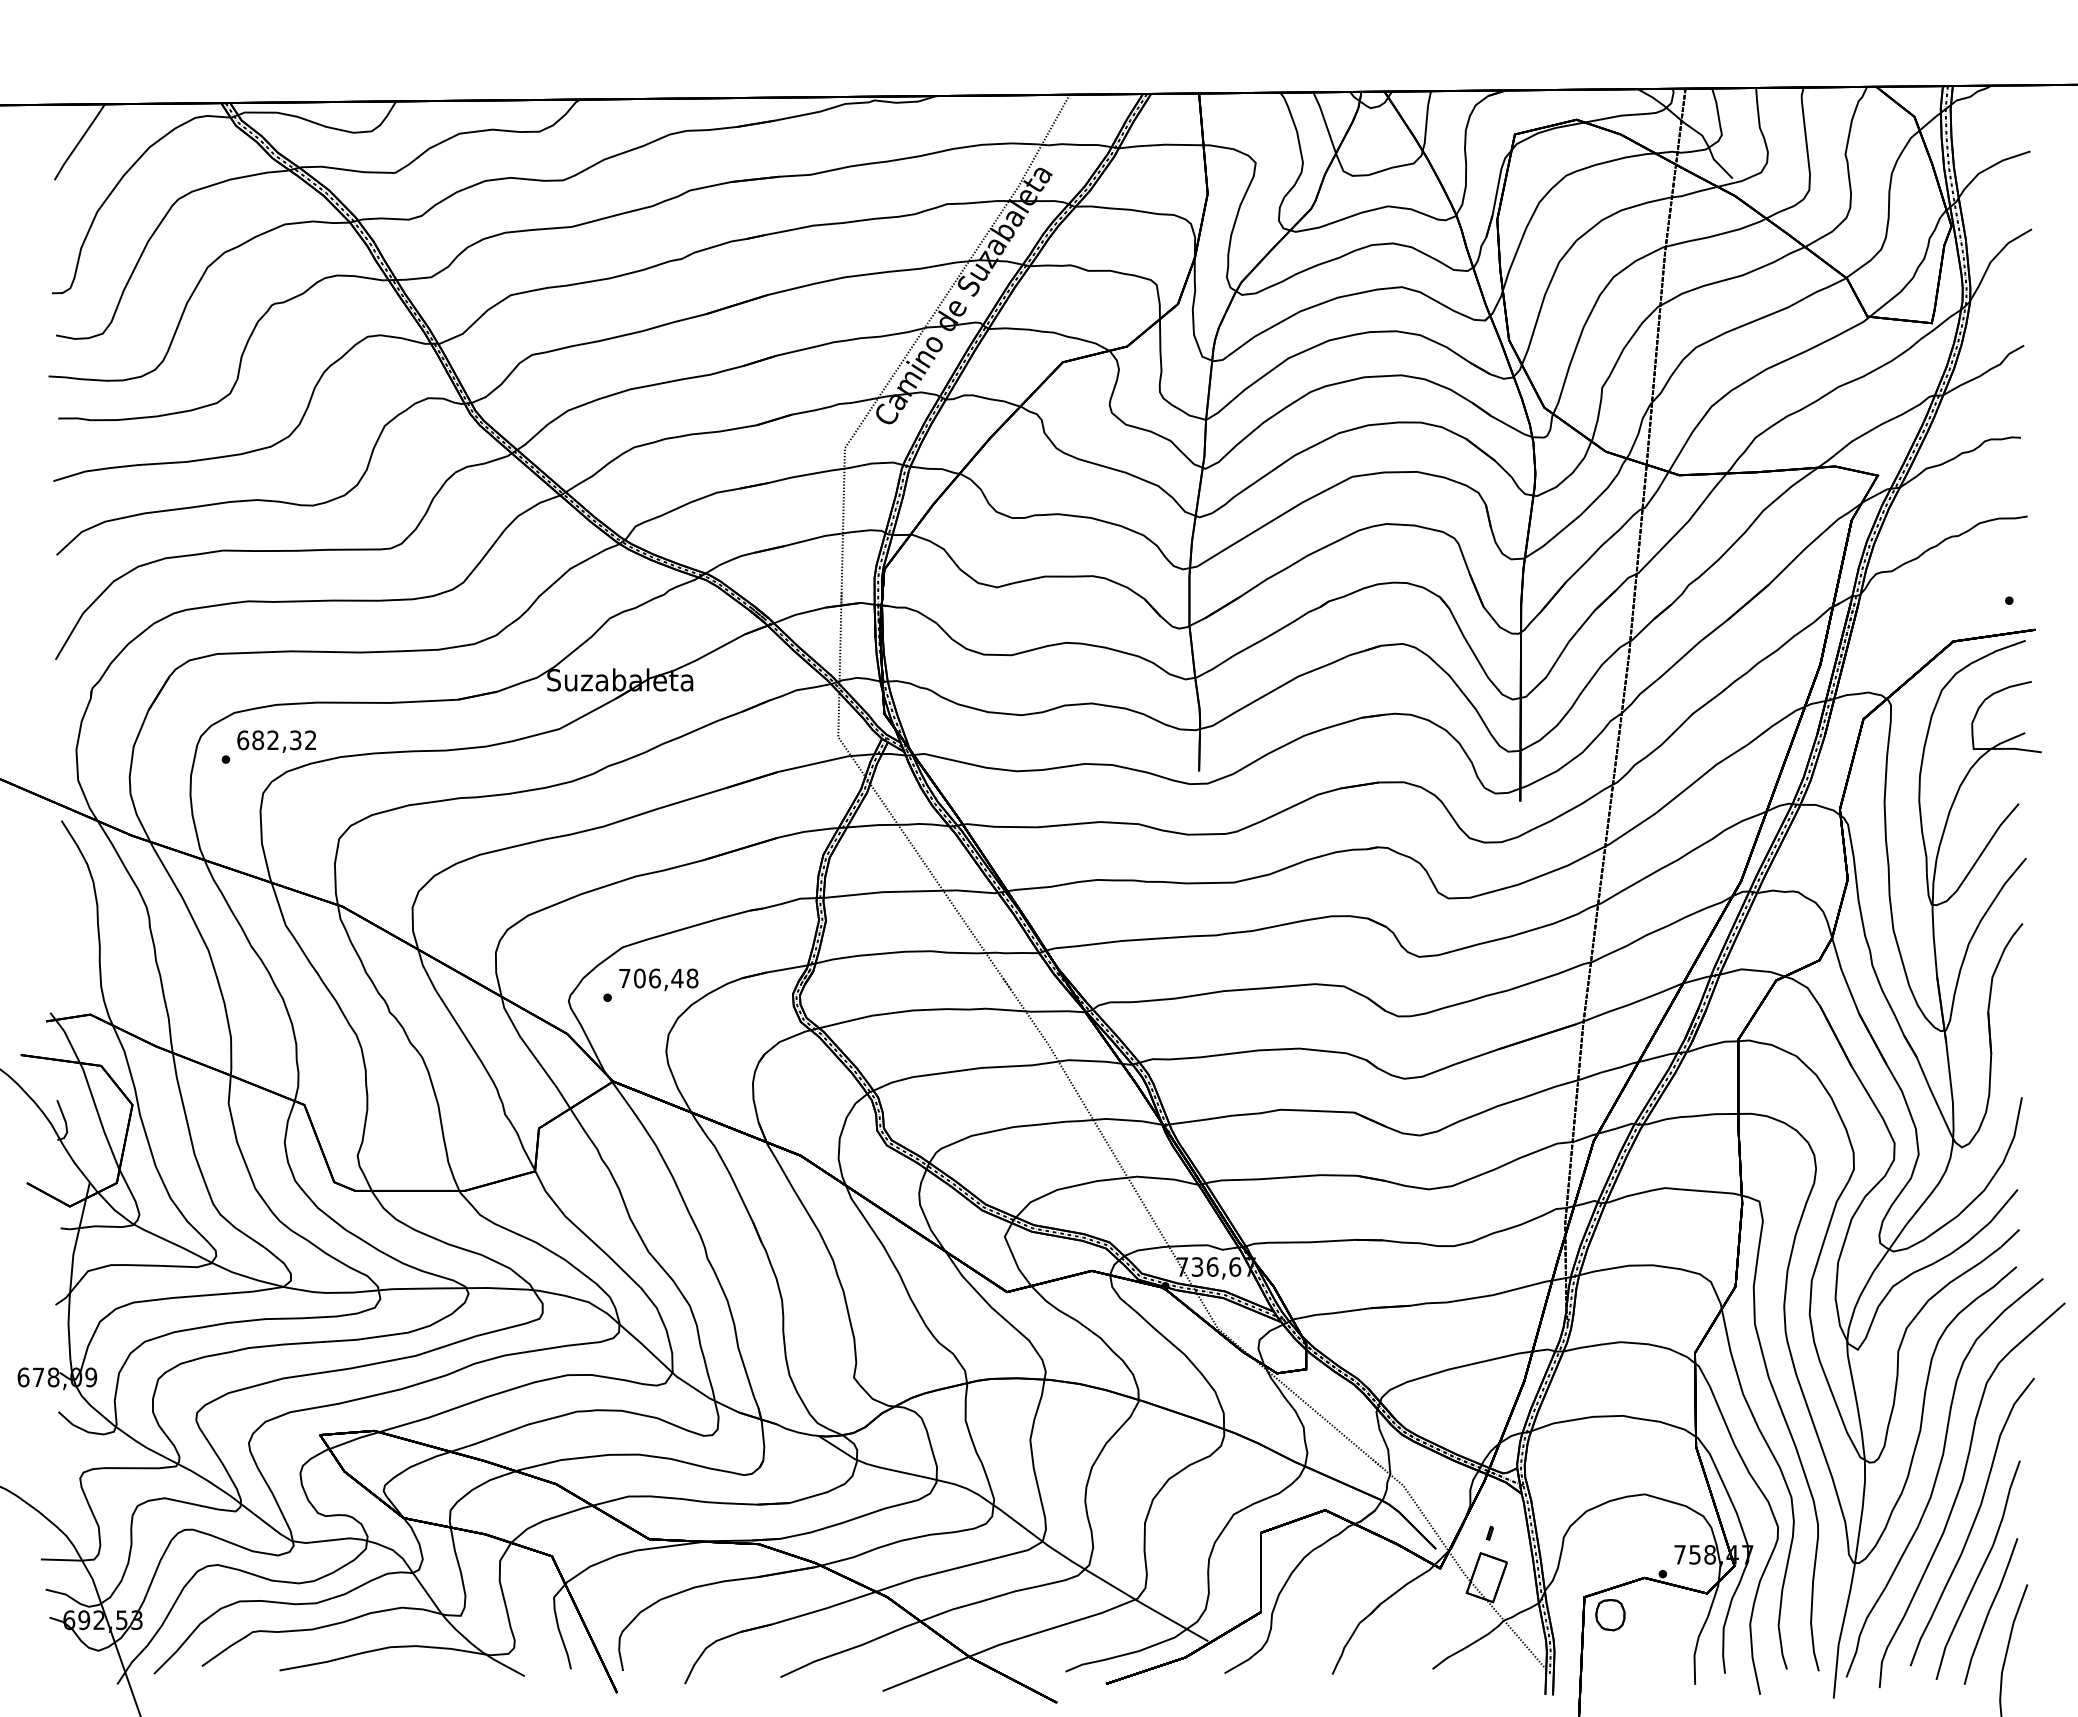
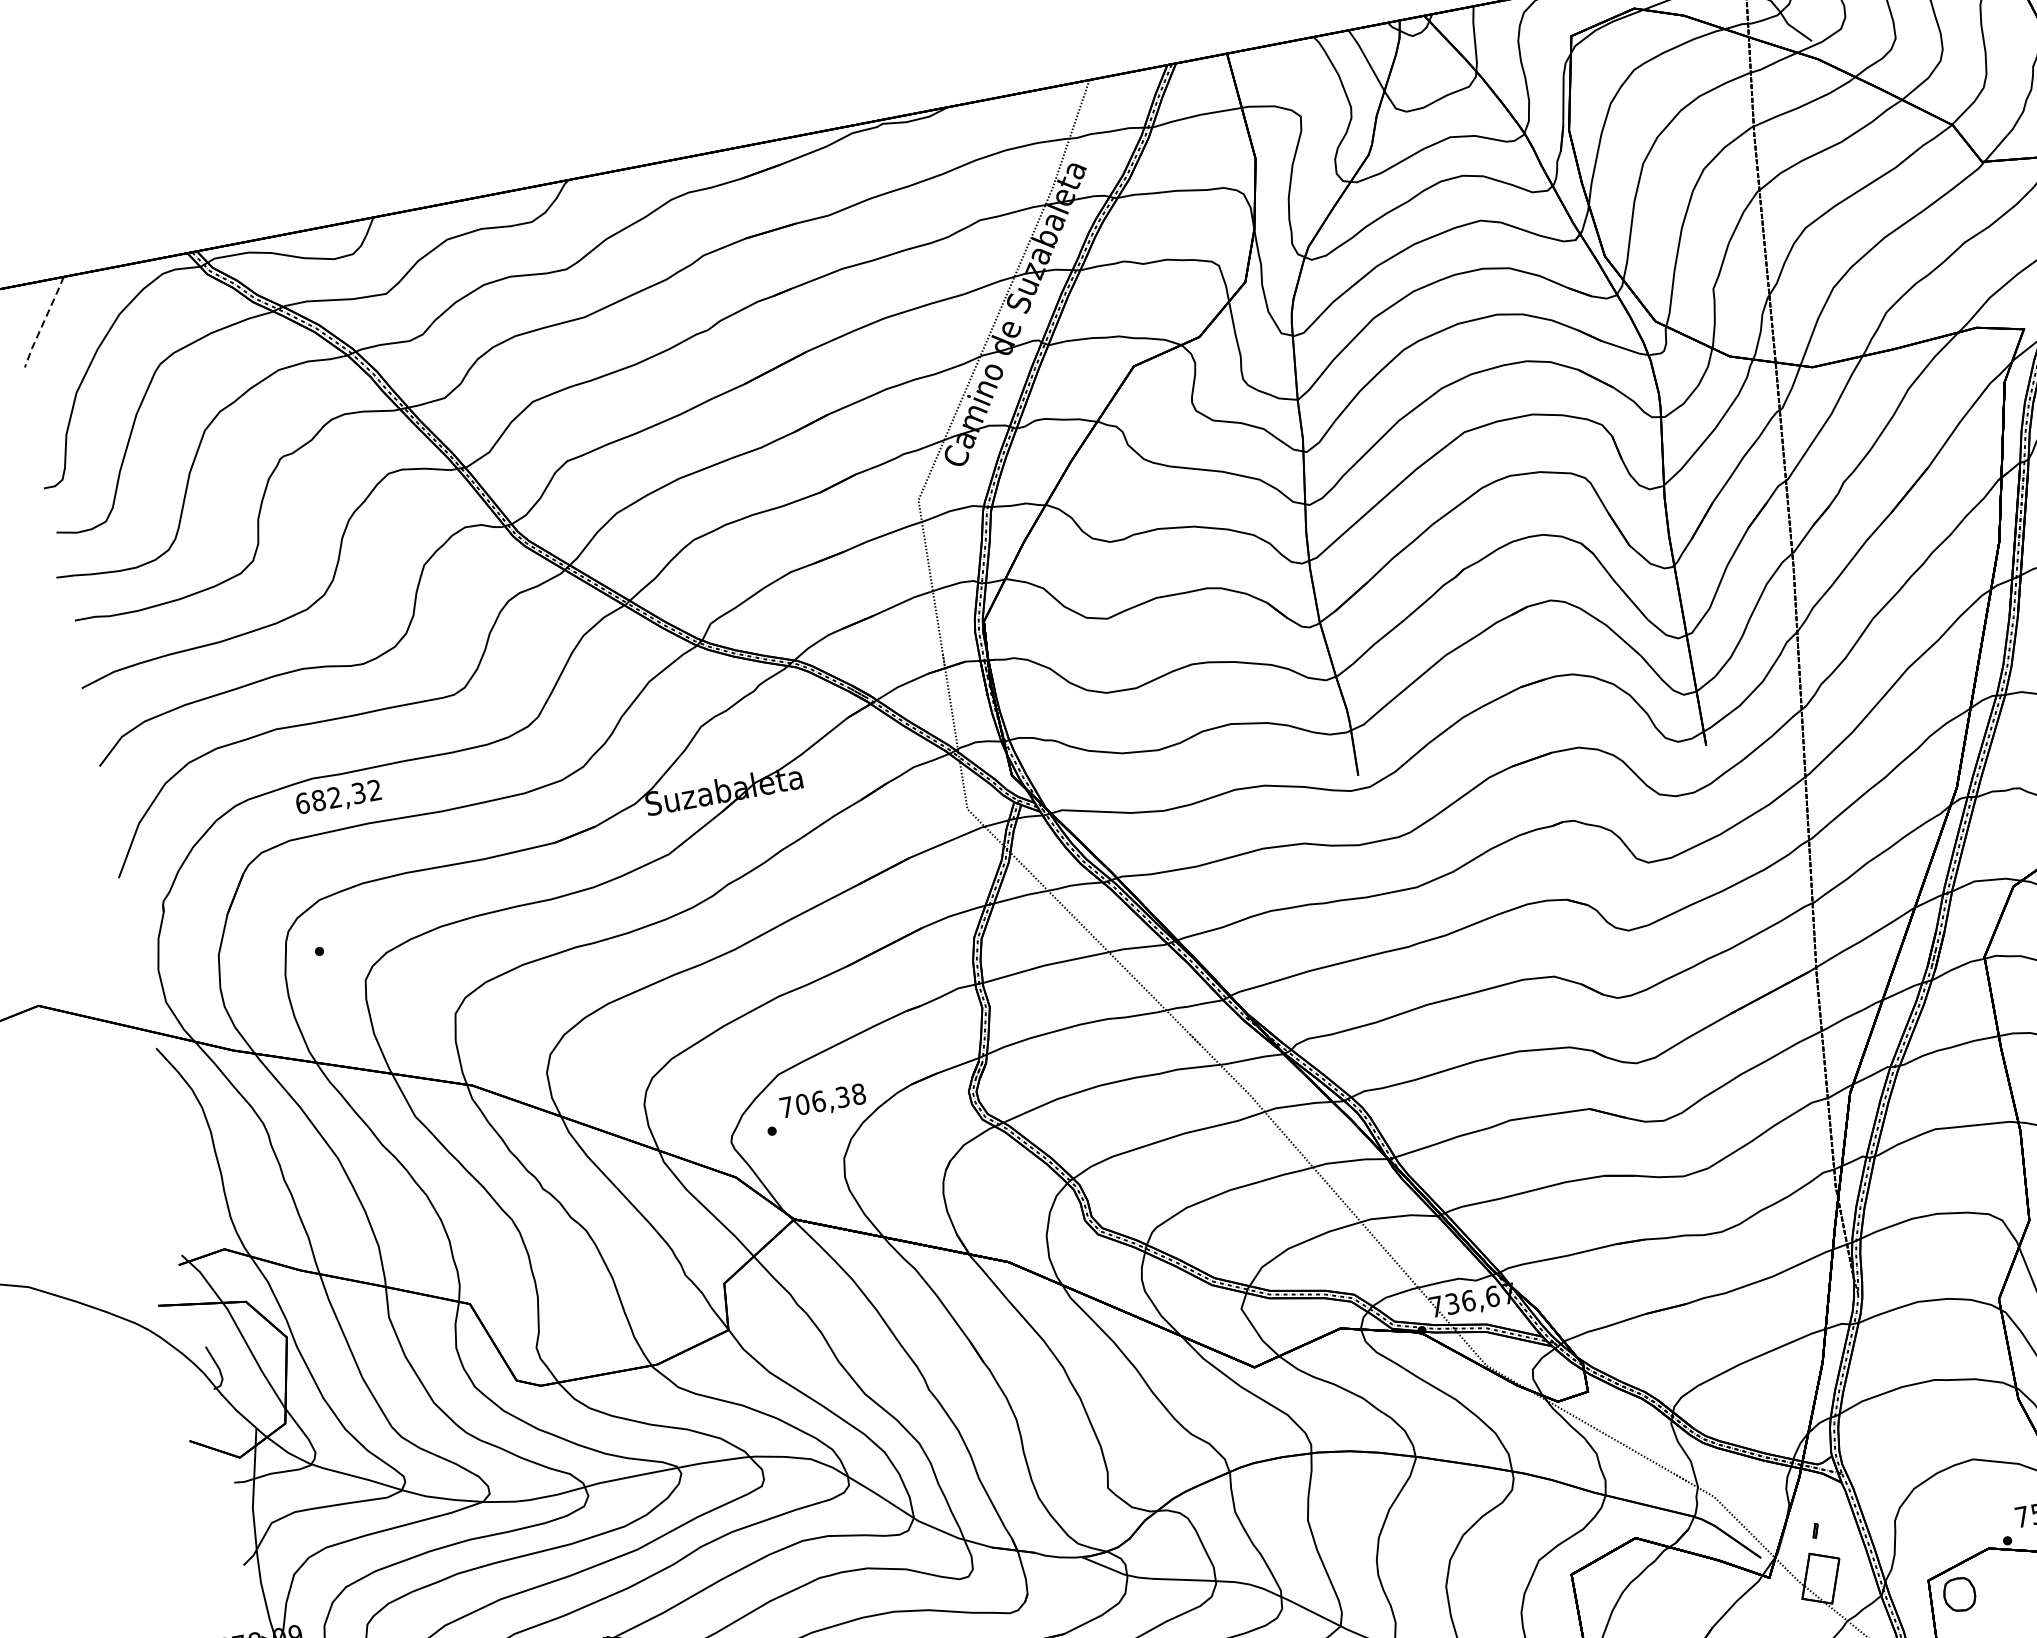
line: (79, 141) -> (43, 321), solid -> dashed
text: (276, 741) -> (338, 798), moved
text: (677, 978) -> (842, 1097), 706,48 -> 706,38

